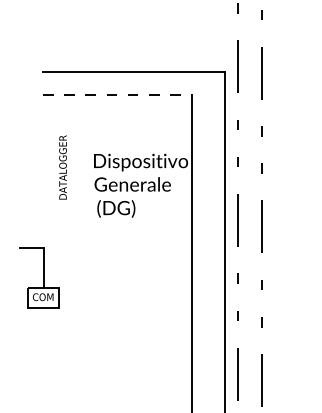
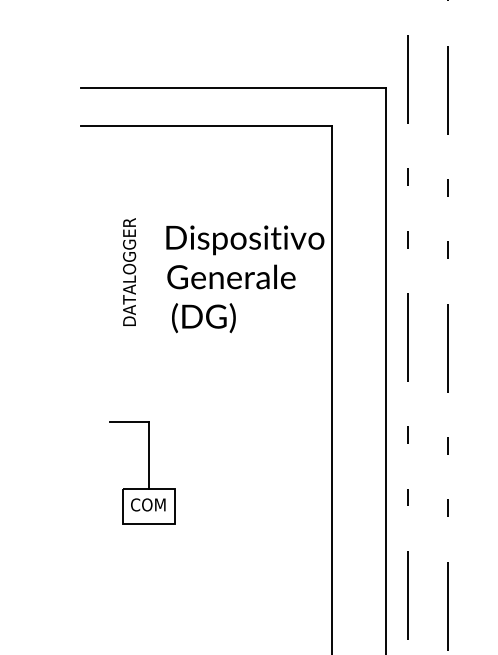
line: (117, 94) -> (205, 126), dashed -> solid
text: (62, 167) -> (128, 272), moved
part: (39, 277) -> (142, 471), moved

